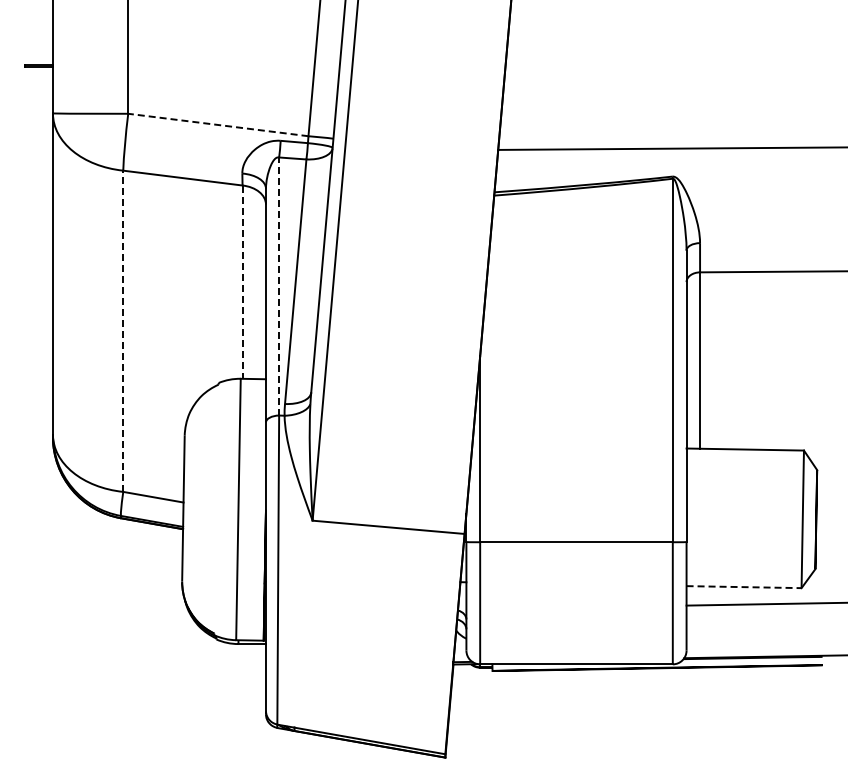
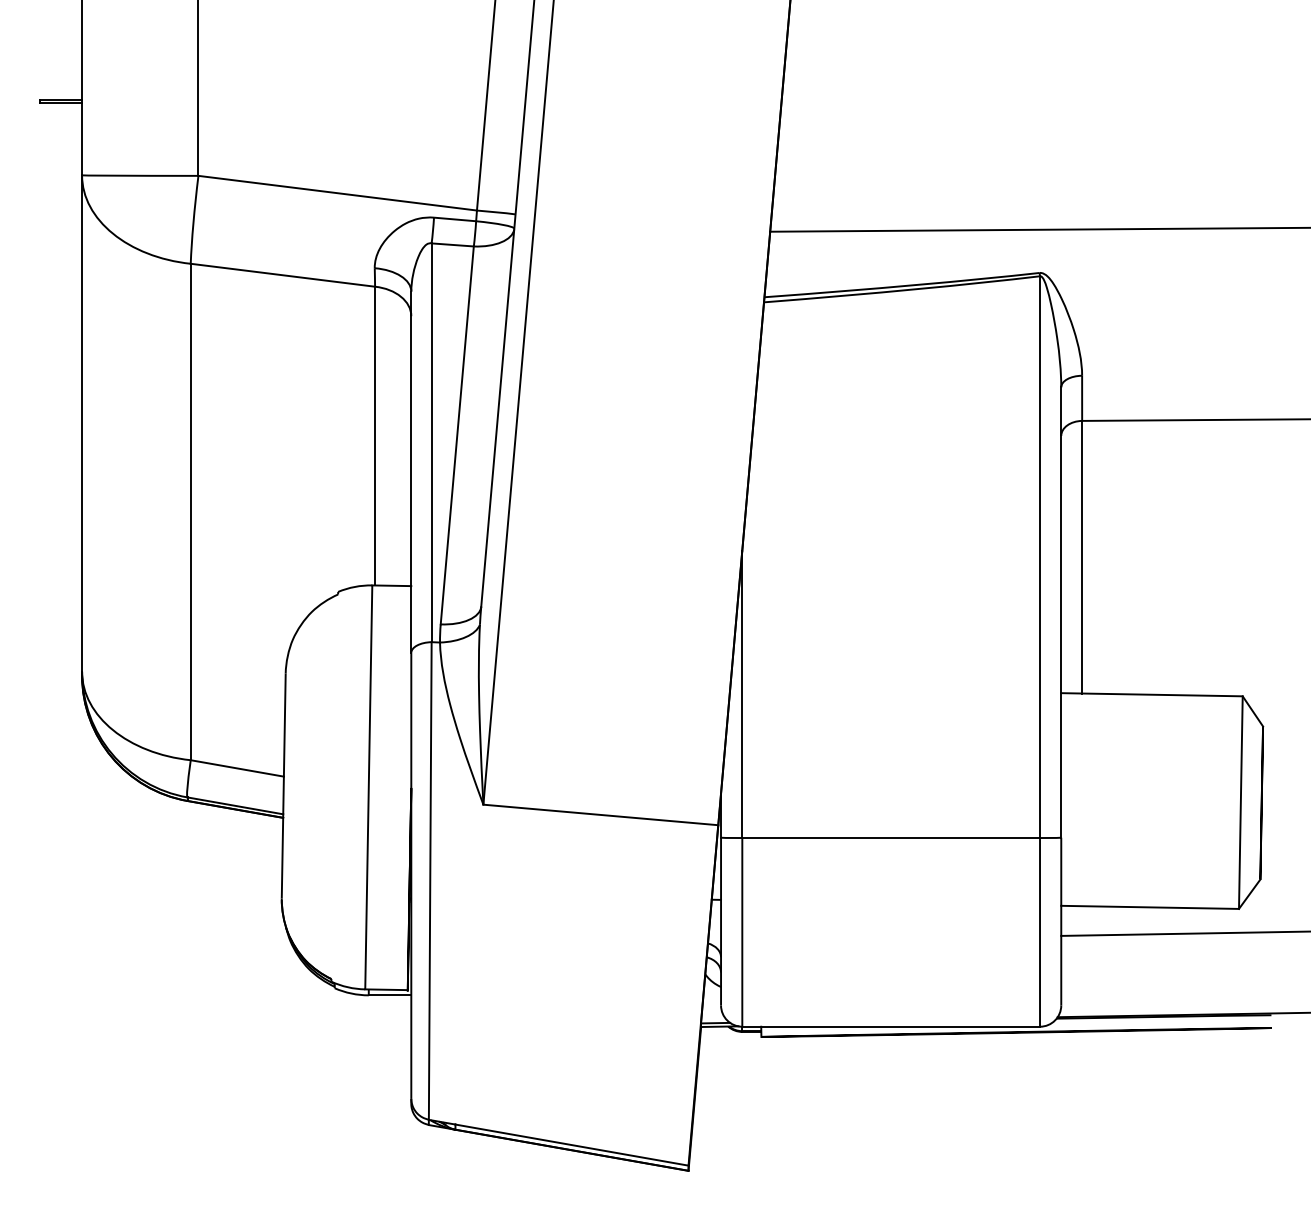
line: (218, 125) -> (337, 193), dashed -> solid
line: (242, 282) -> (375, 436), dashed -> solid
line: (279, 286) -> (432, 442), dashed -> solid
line: (123, 331) -> (191, 512), dashed -> solid
line: (744, 587) -> (1150, 907), dashed -> solid

